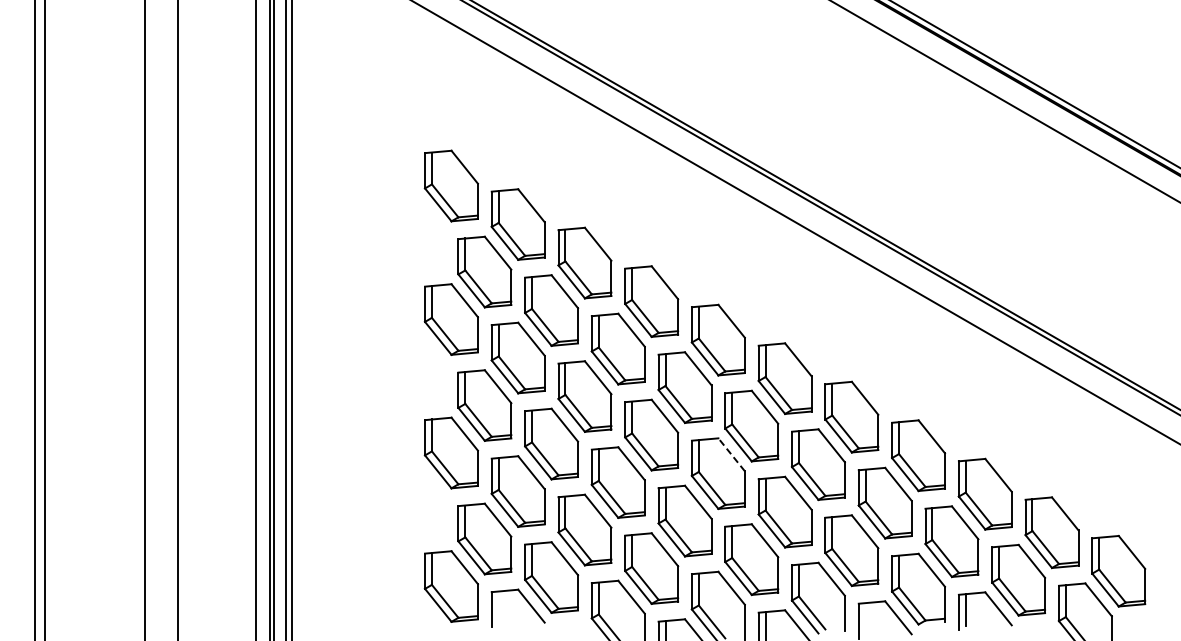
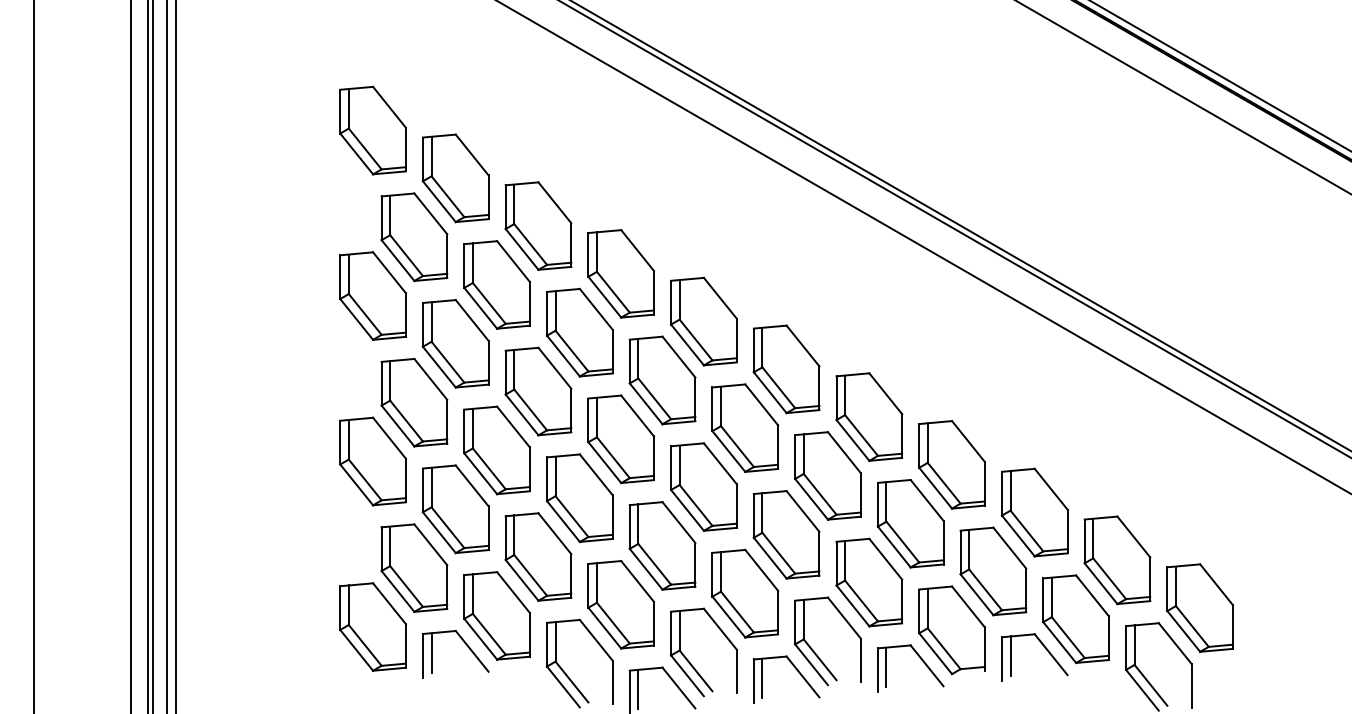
line: (731, 454) -> (720, 463), dashed -> solid
line: (498, 607) -> (431, 653), added
line: (865, 619) -> (886, 667), added

